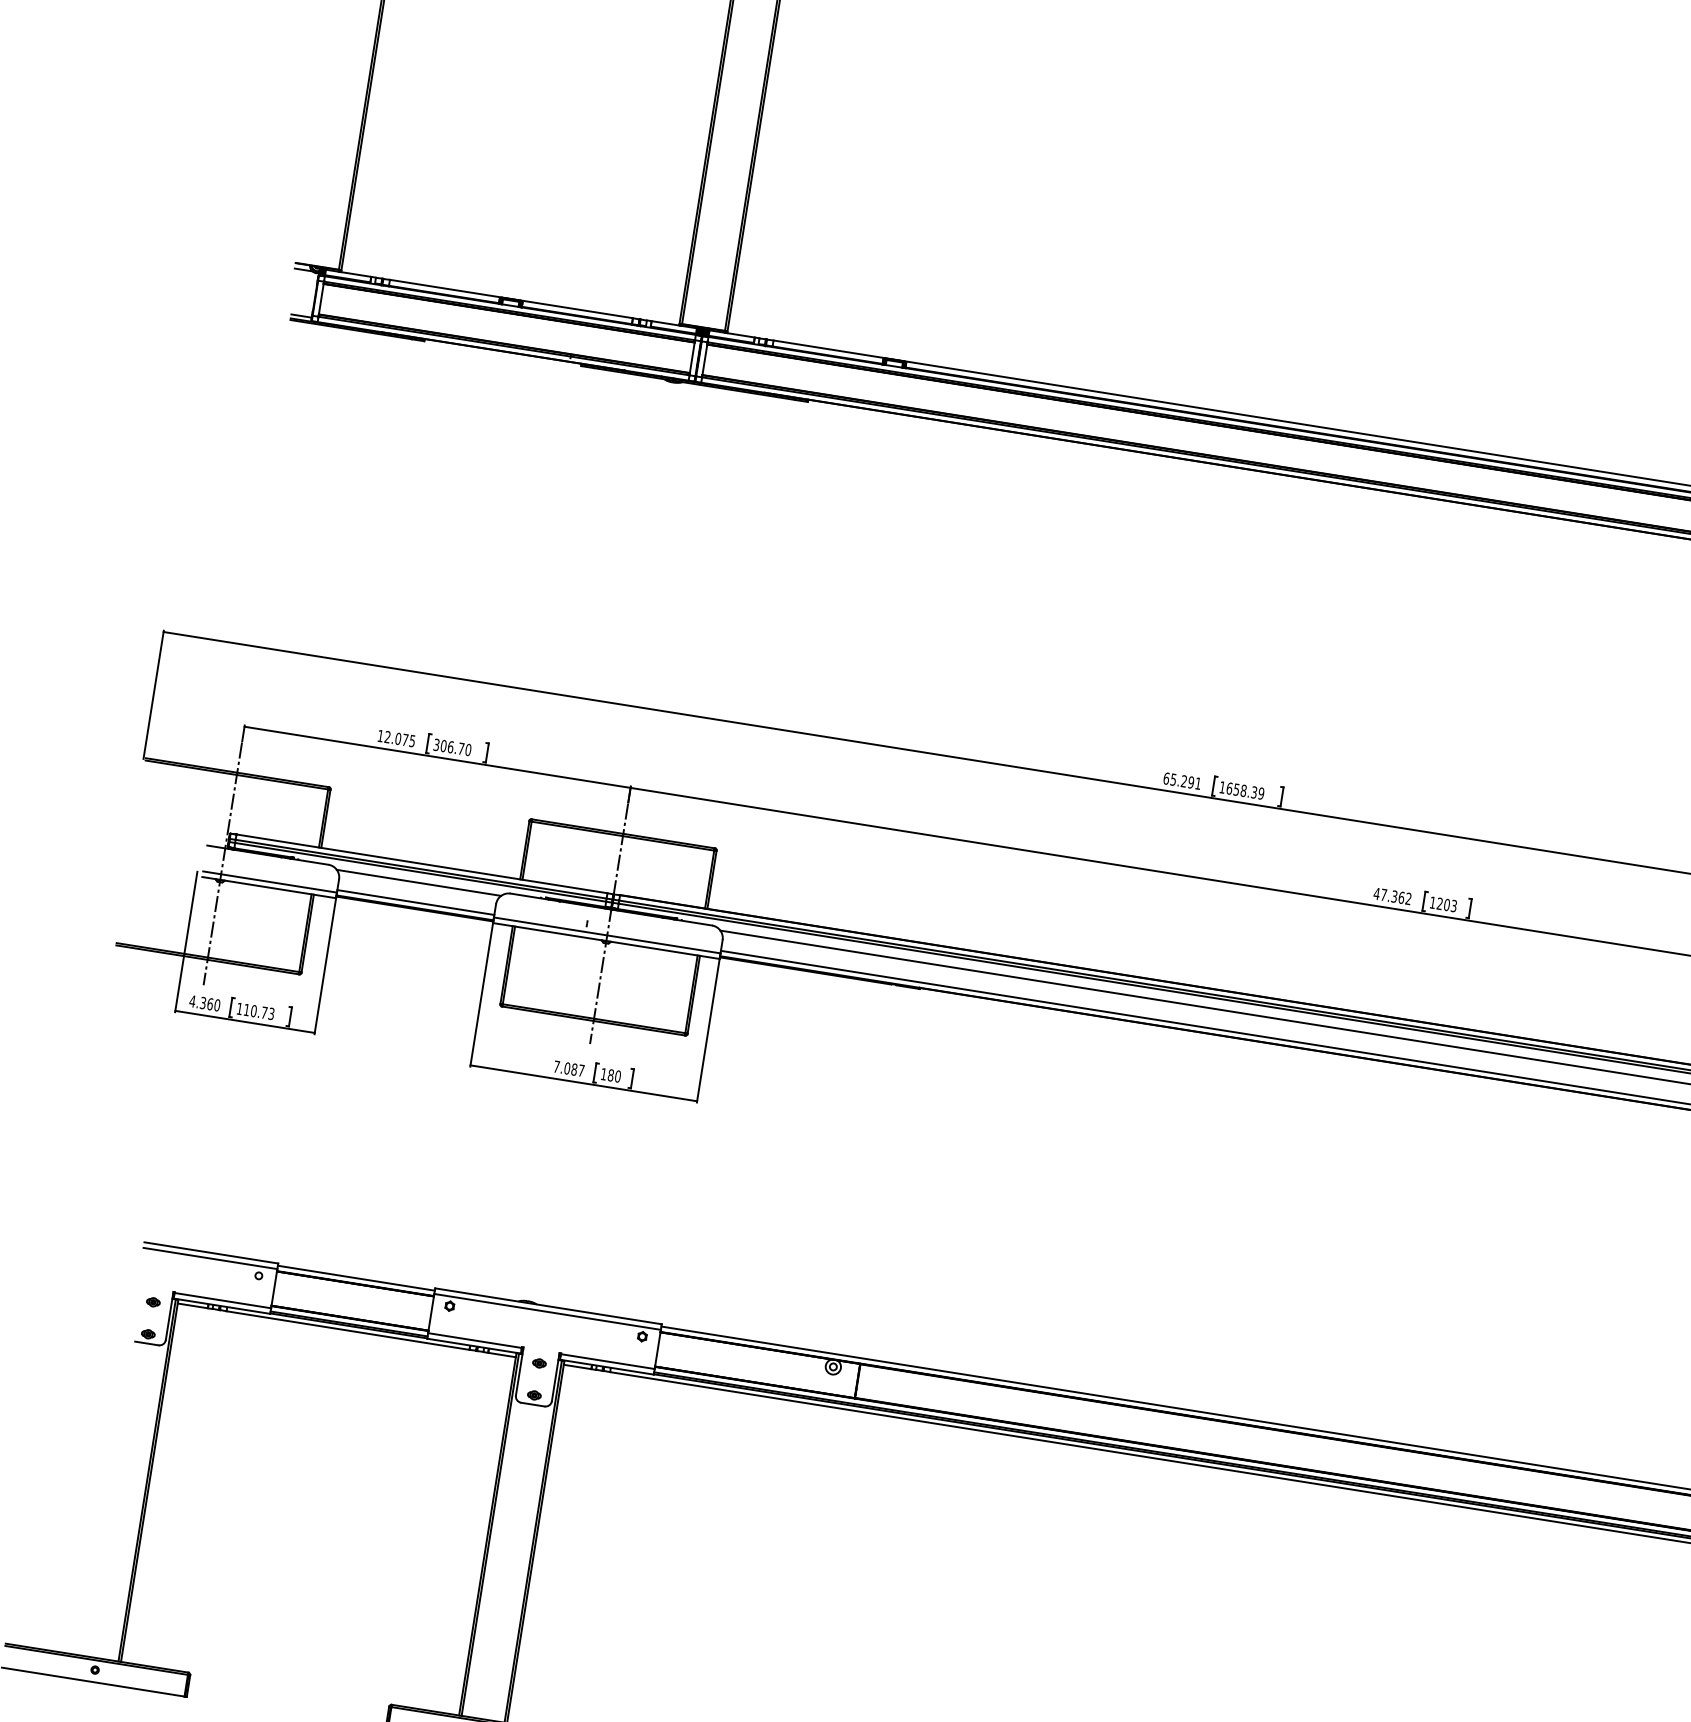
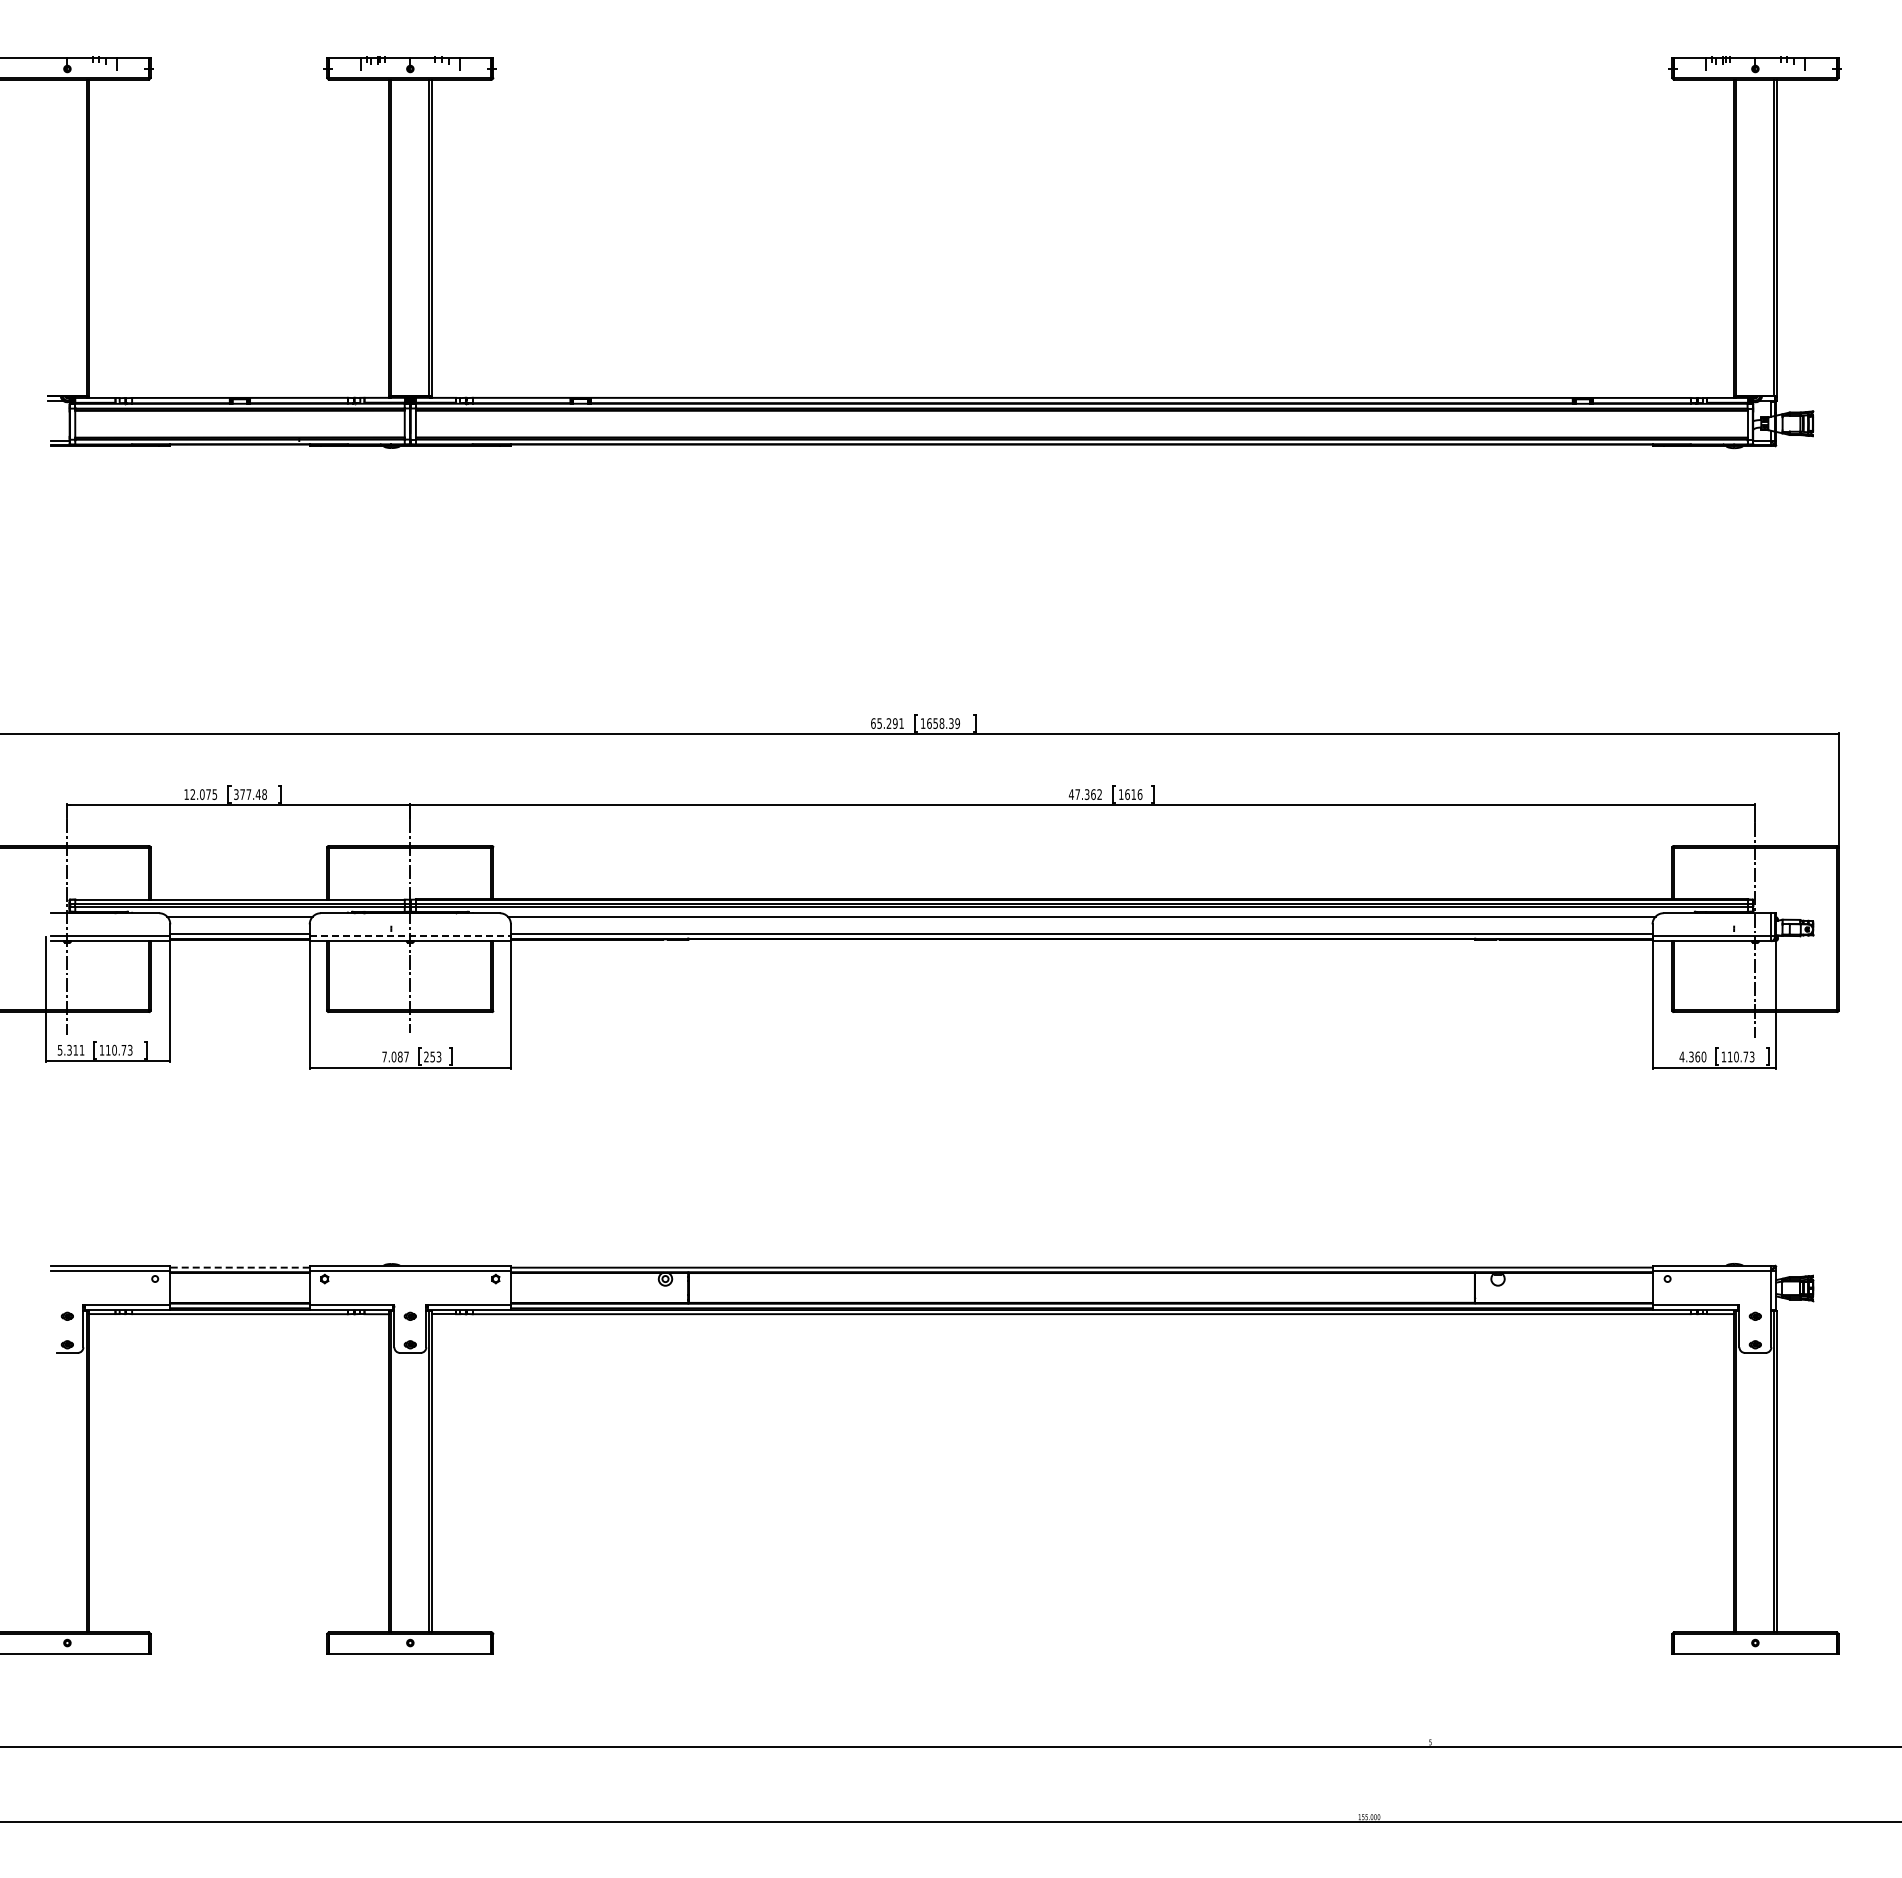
text: (455, 747) -> (253, 794), 306.70 -> 377.48
text: (1446, 904) -> (1133, 794), 1203 -> 1616
line: (607, 935) -> (410, 936), solid -> dashed
text: (204, 1002) -> (70, 1049), 4.360 -> 5.311
text: (610, 1074) -> (432, 1056), 180 -> 253
line: (356, 1278) -> (240, 1267), solid -> dashed

